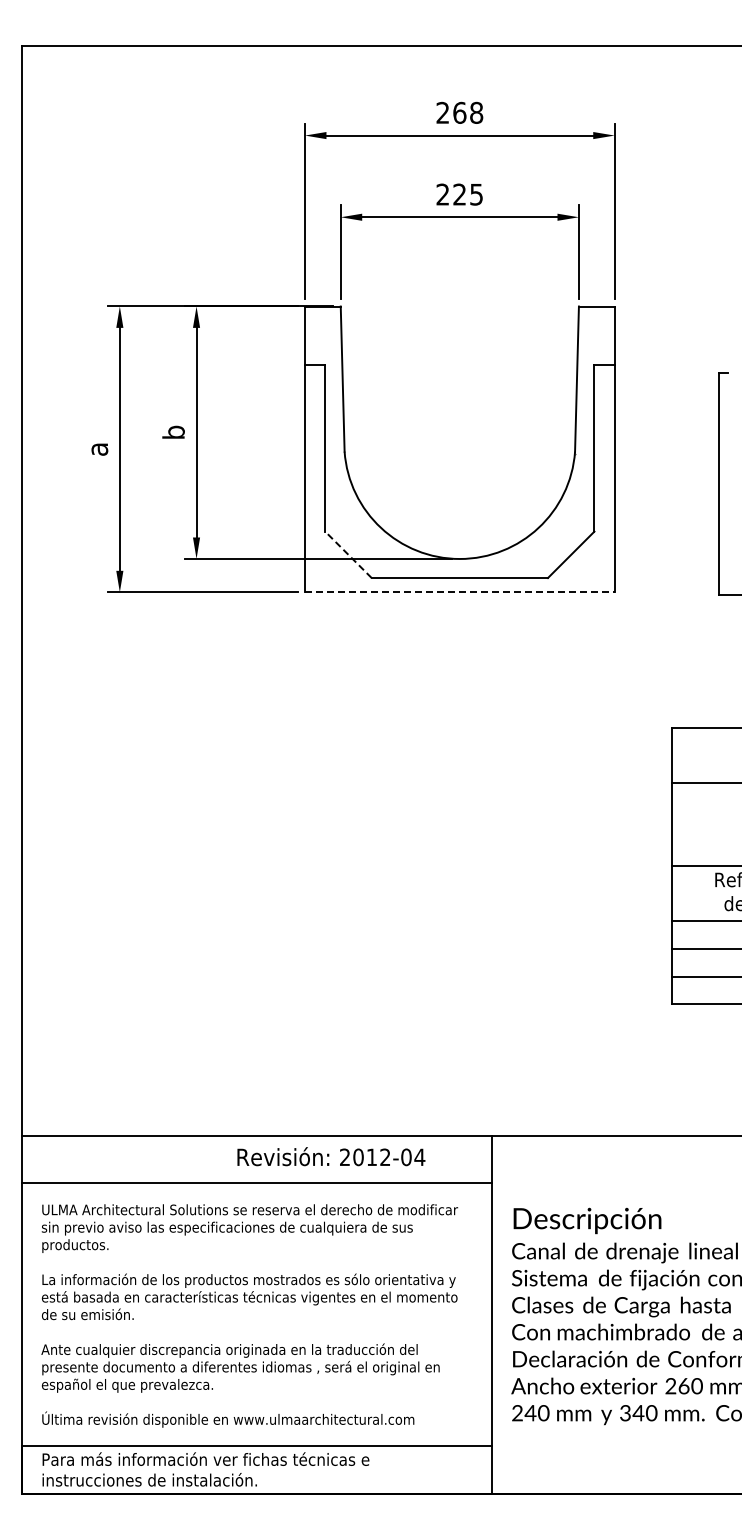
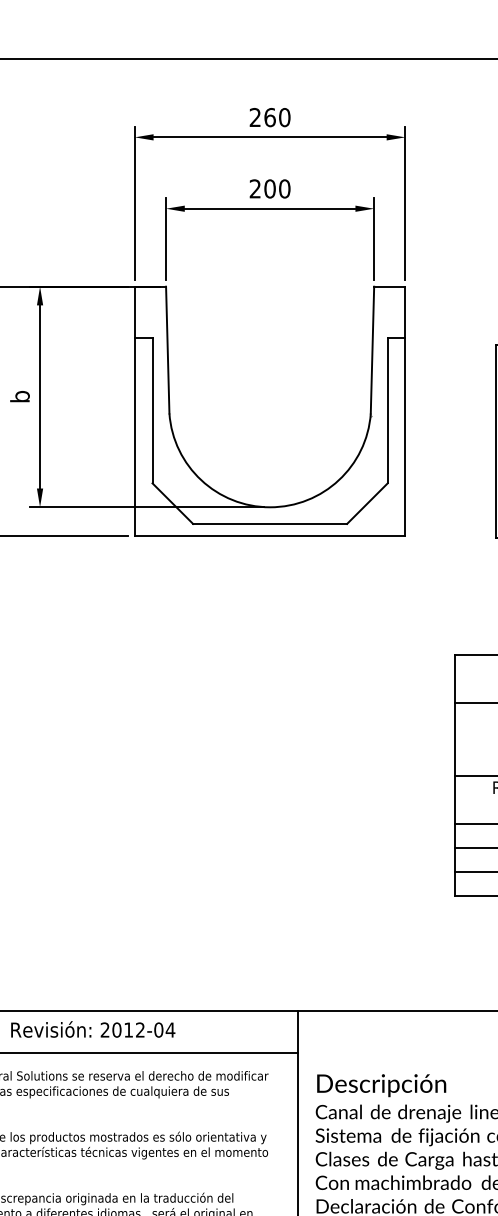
text: (476, 112) -> (284, 117), 268 -> 260
text: (468, 194) -> (277, 188), 225 -> 200
line: (348, 554) -> (172, 503), dashed -> solid
line: (459, 592) -> (269, 536), dashed -> solid
text: (331, 1156) -> (93, 1029), moved

